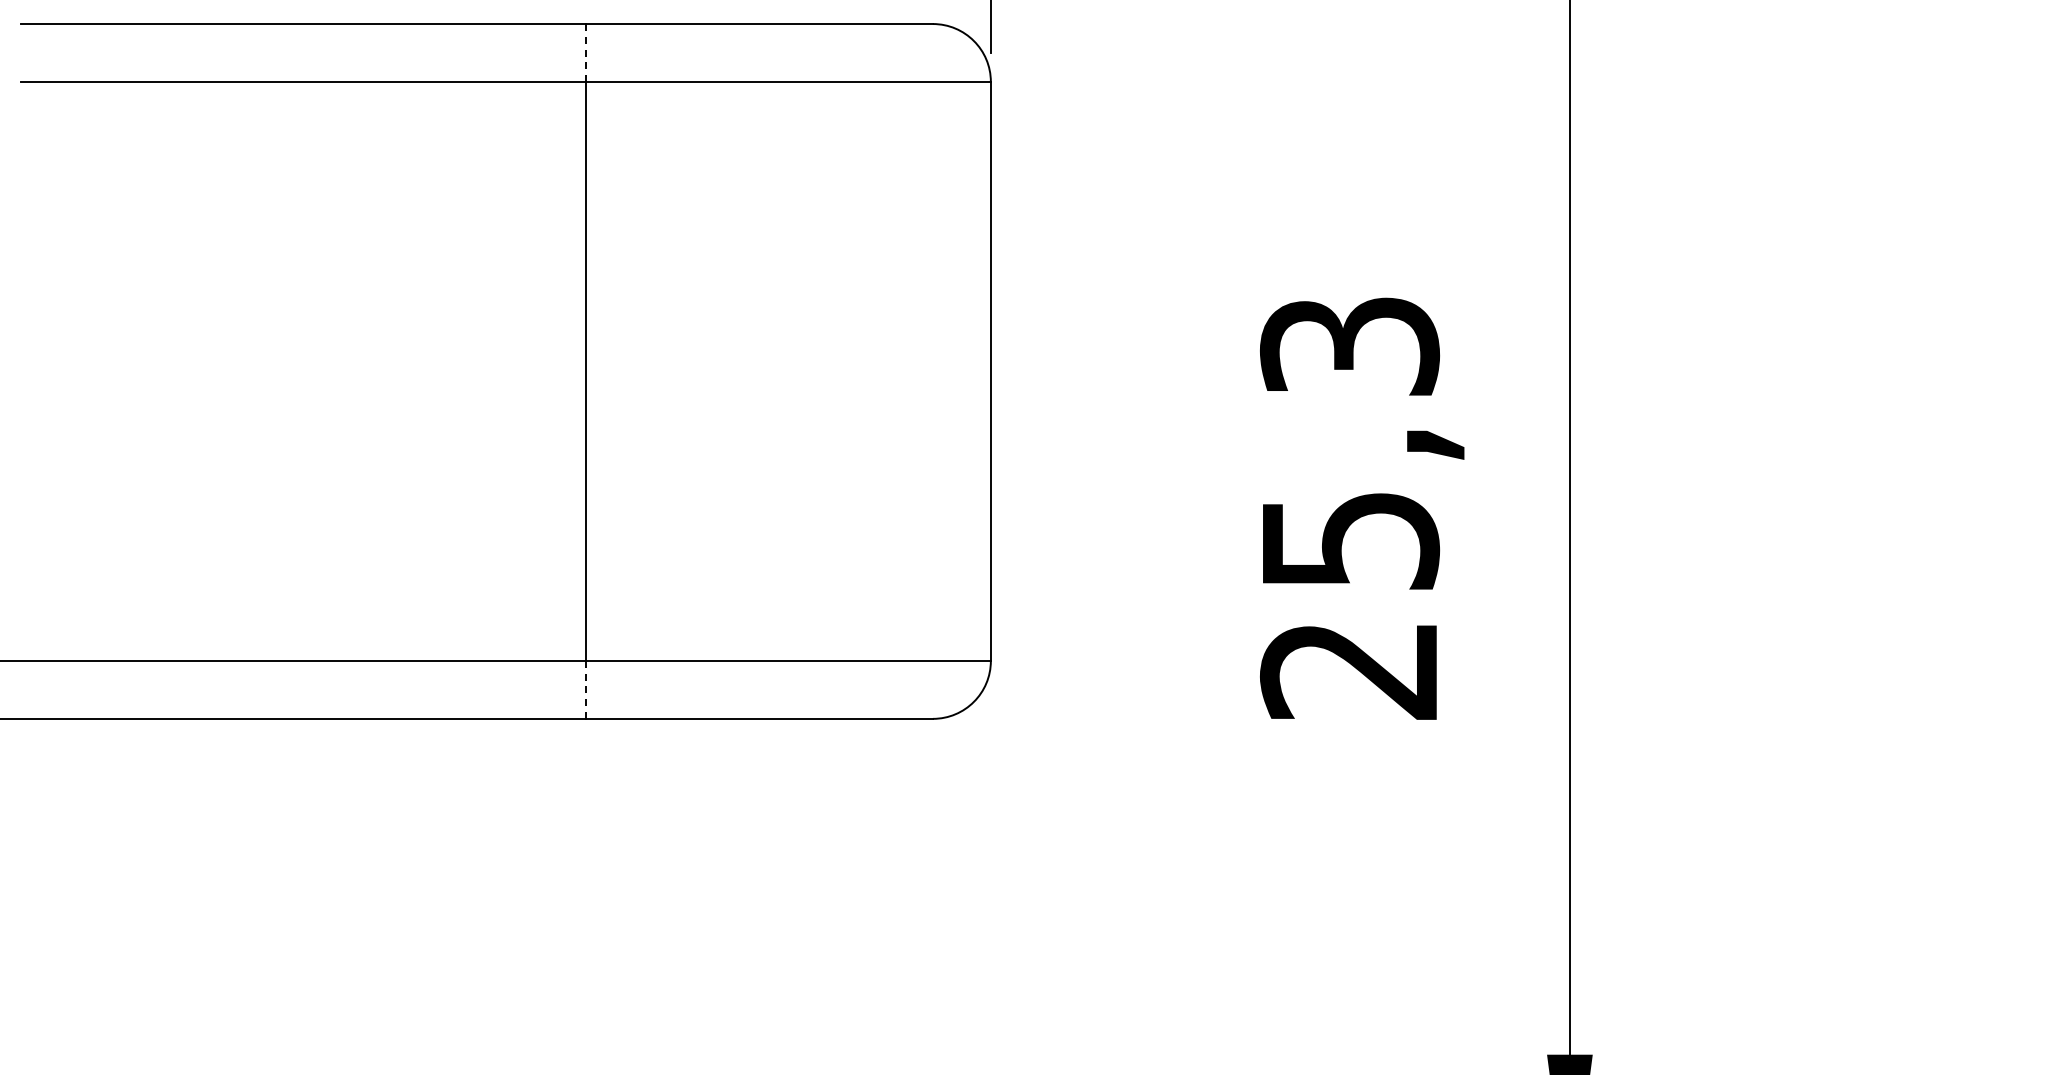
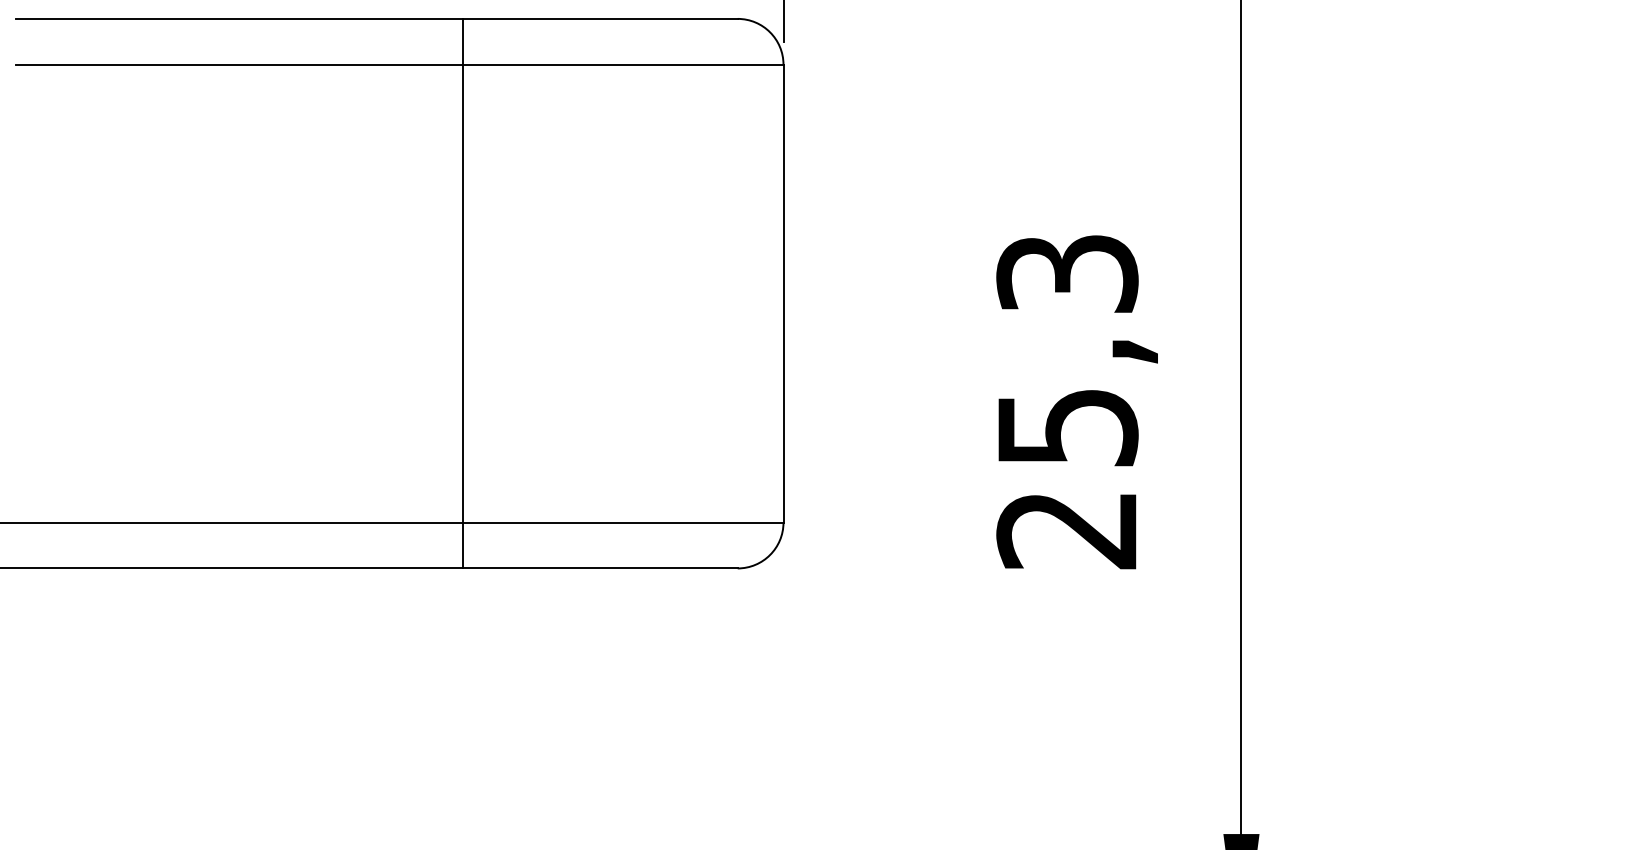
line: (585, 53) -> (462, 42), dashed -> solid
line: (585, 689) -> (462, 545), dashed -> solid

